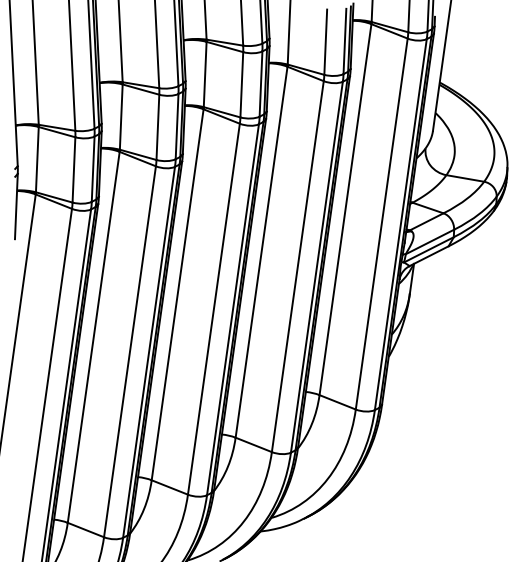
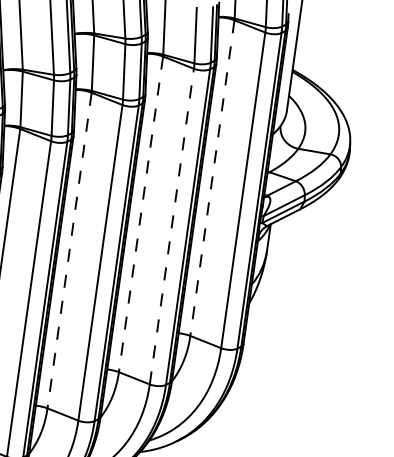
line: (345, 210) -> (212, 178), solid -> dashed
line: (261, 252) -> (140, 214), solid -> dashed
line: (297, 266) -> (171, 226), solid -> dashed
line: (177, 295) -> (69, 251), solid -> dashed

